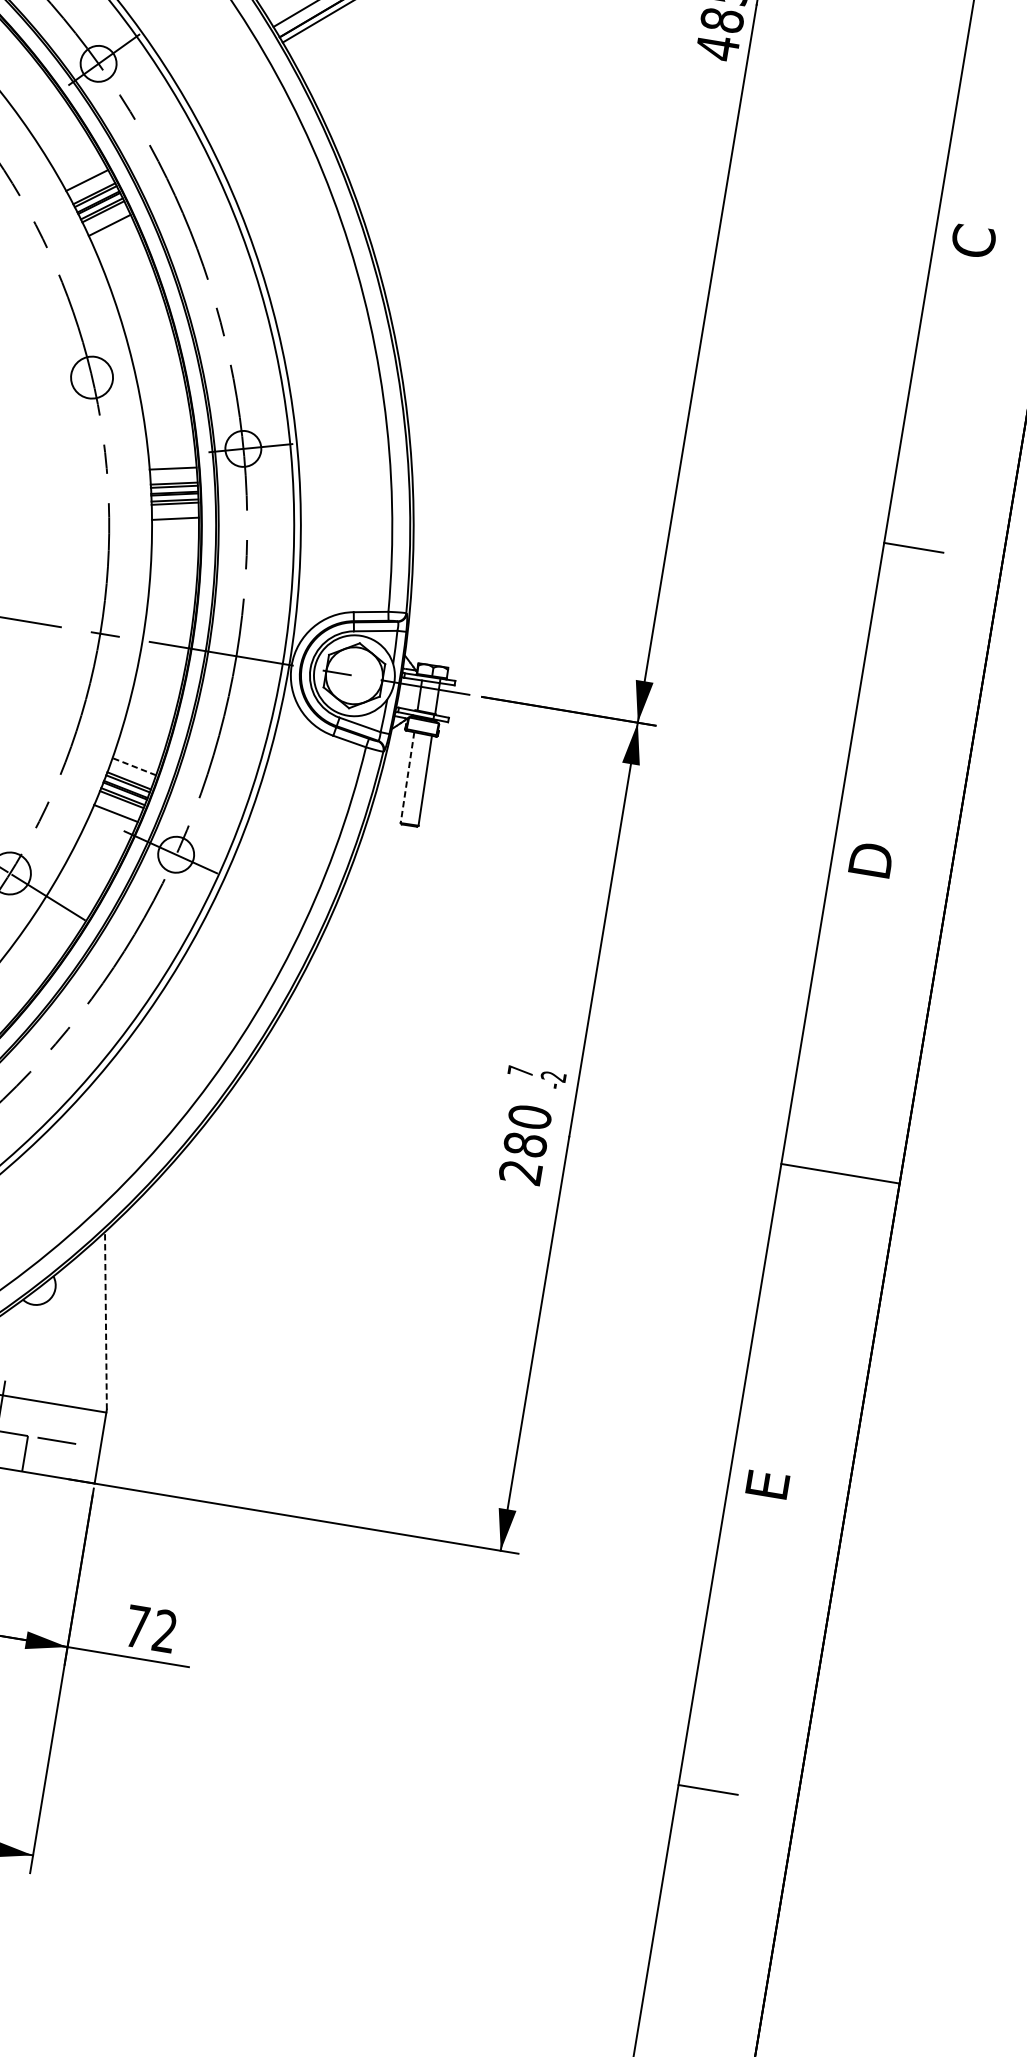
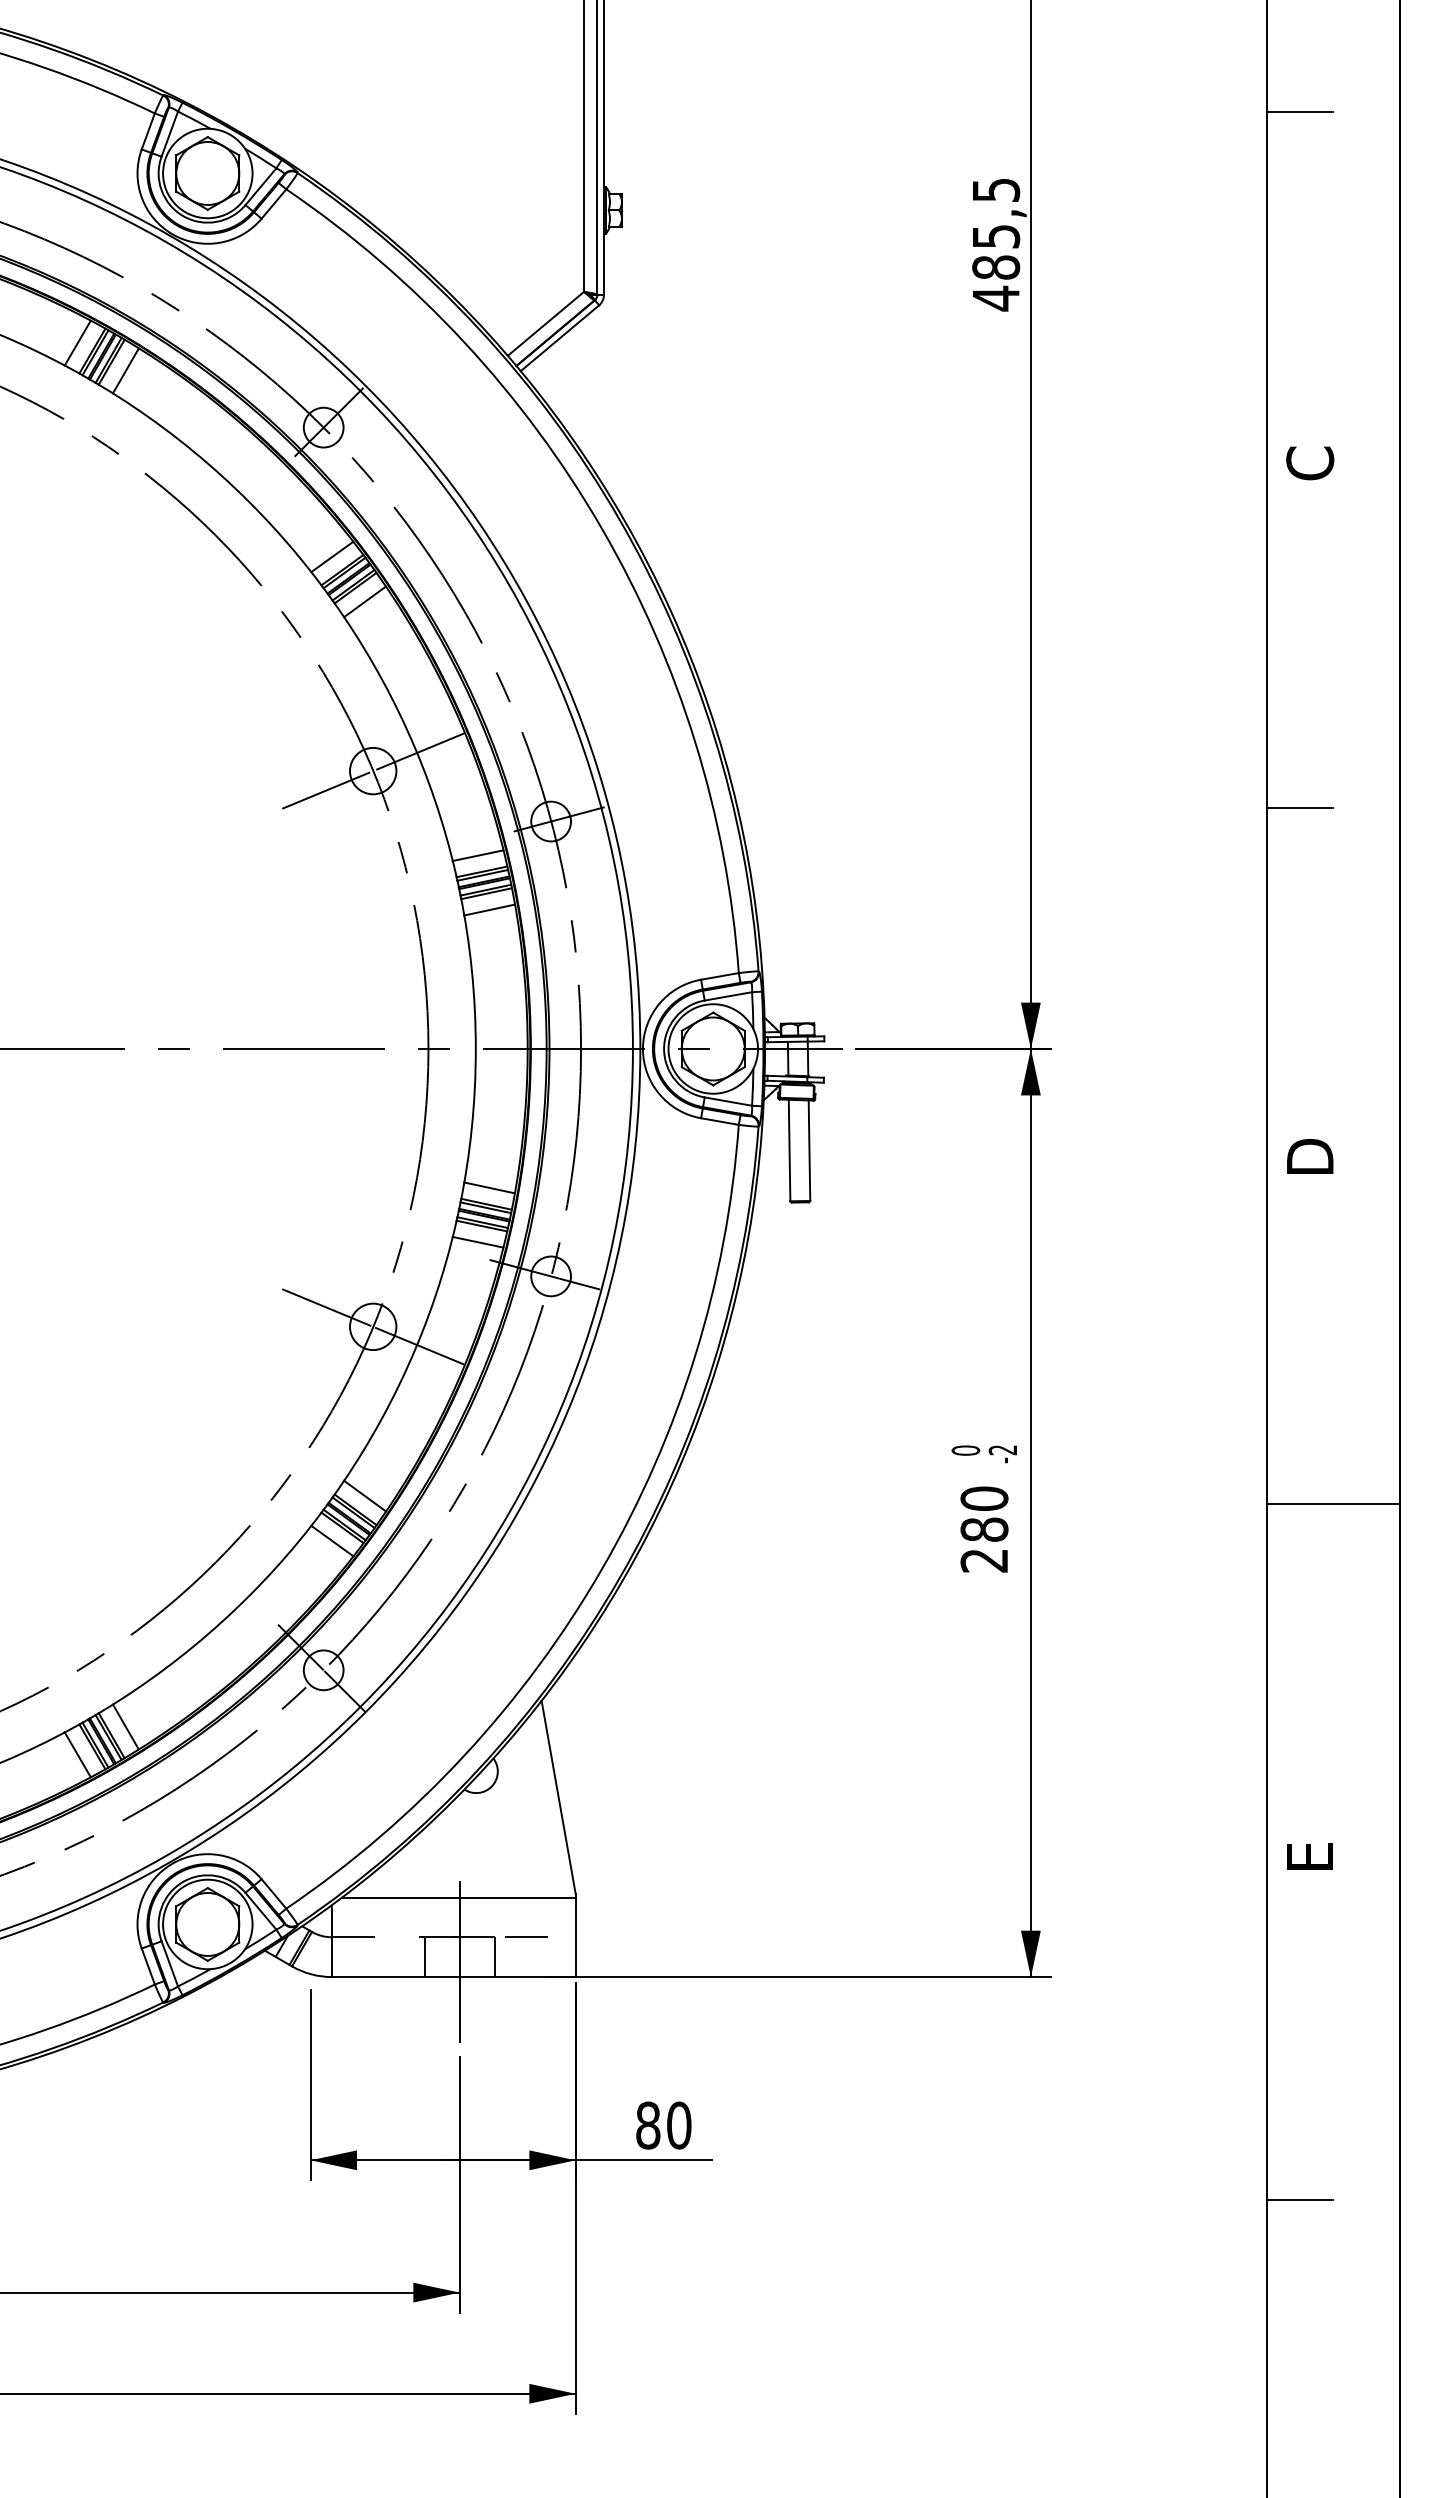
line: (137, 367) -> (420, 751), added
line: (47, 388) -> (326, 790), added
line: (134, 766) -> (489, 1187), dashed -> solid
line: (407, 777) -> (789, 1150), dashed -> solid
text: (520, 1071) -> (965, 1450), 7 -> 0
line: (105, 1320) -> (558, 1797), dashed -> solid
text: (151, 1628) -> (663, 2125), 72 -> 80

